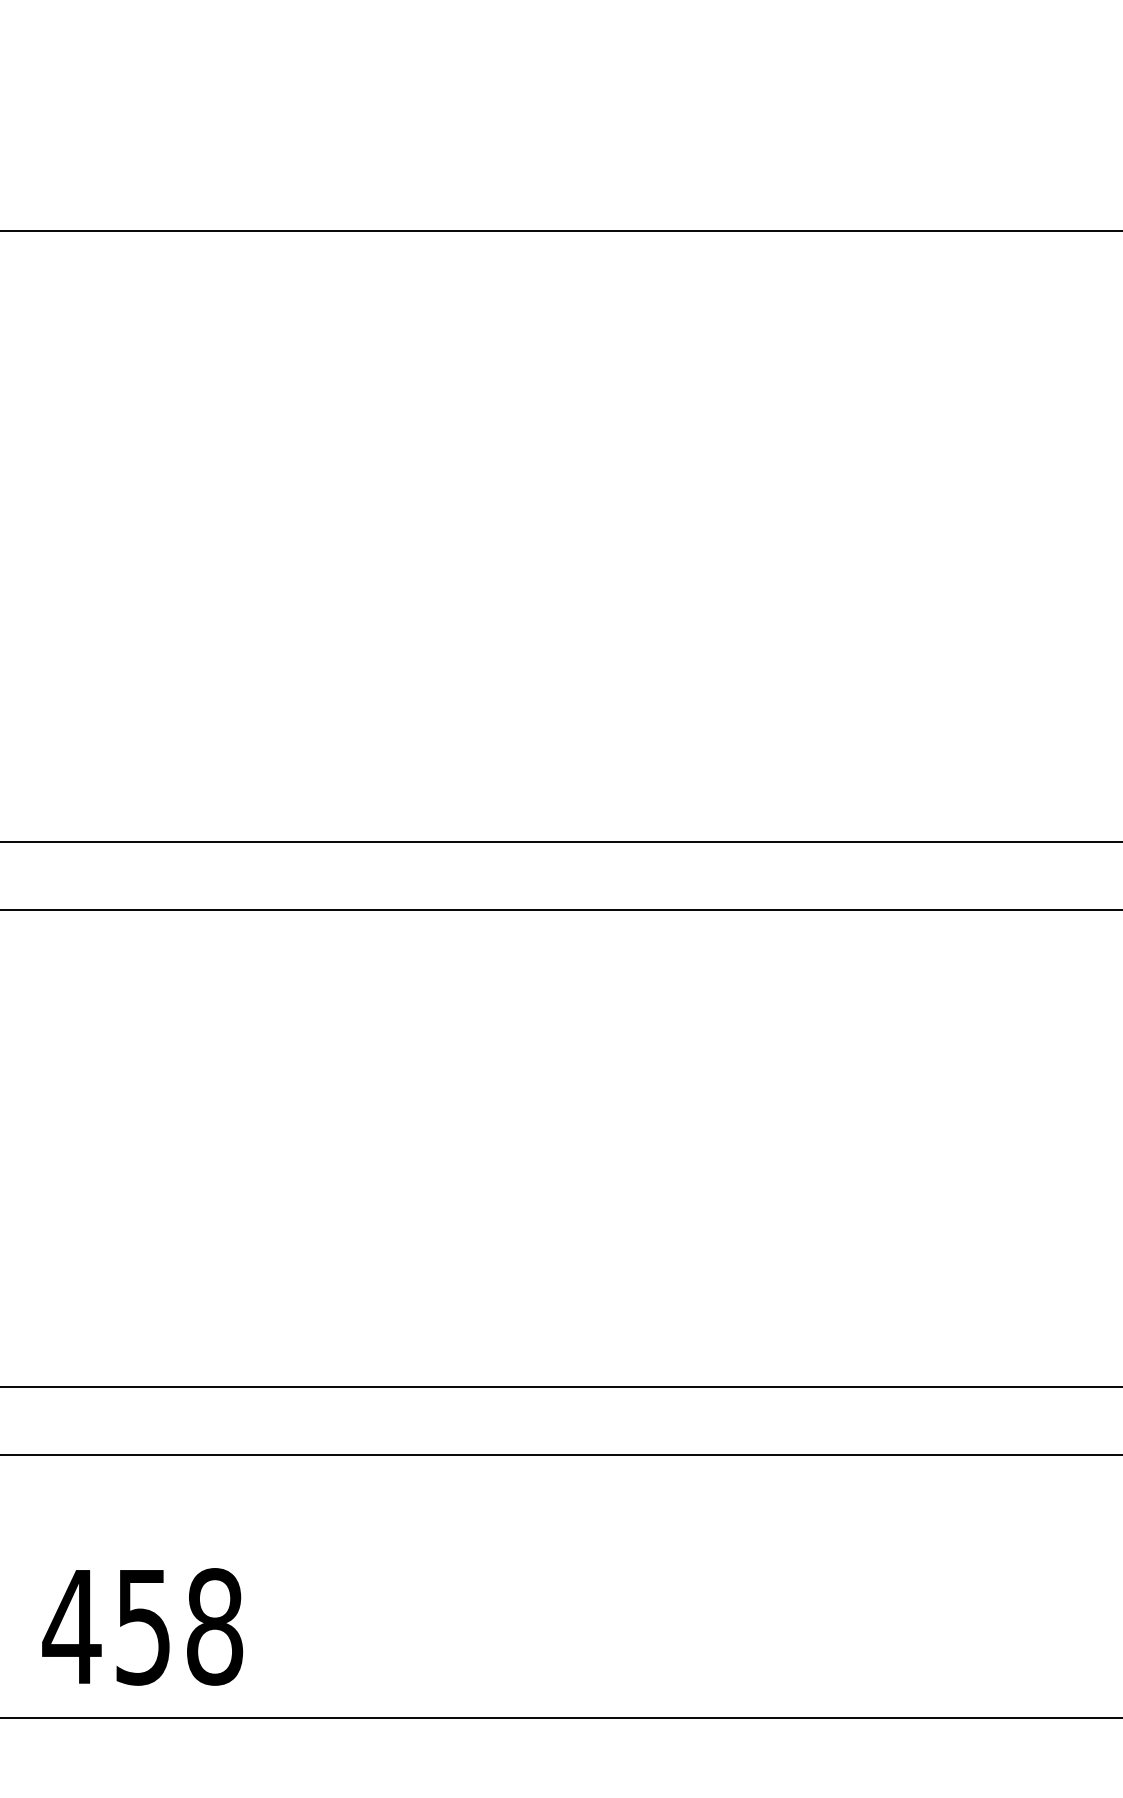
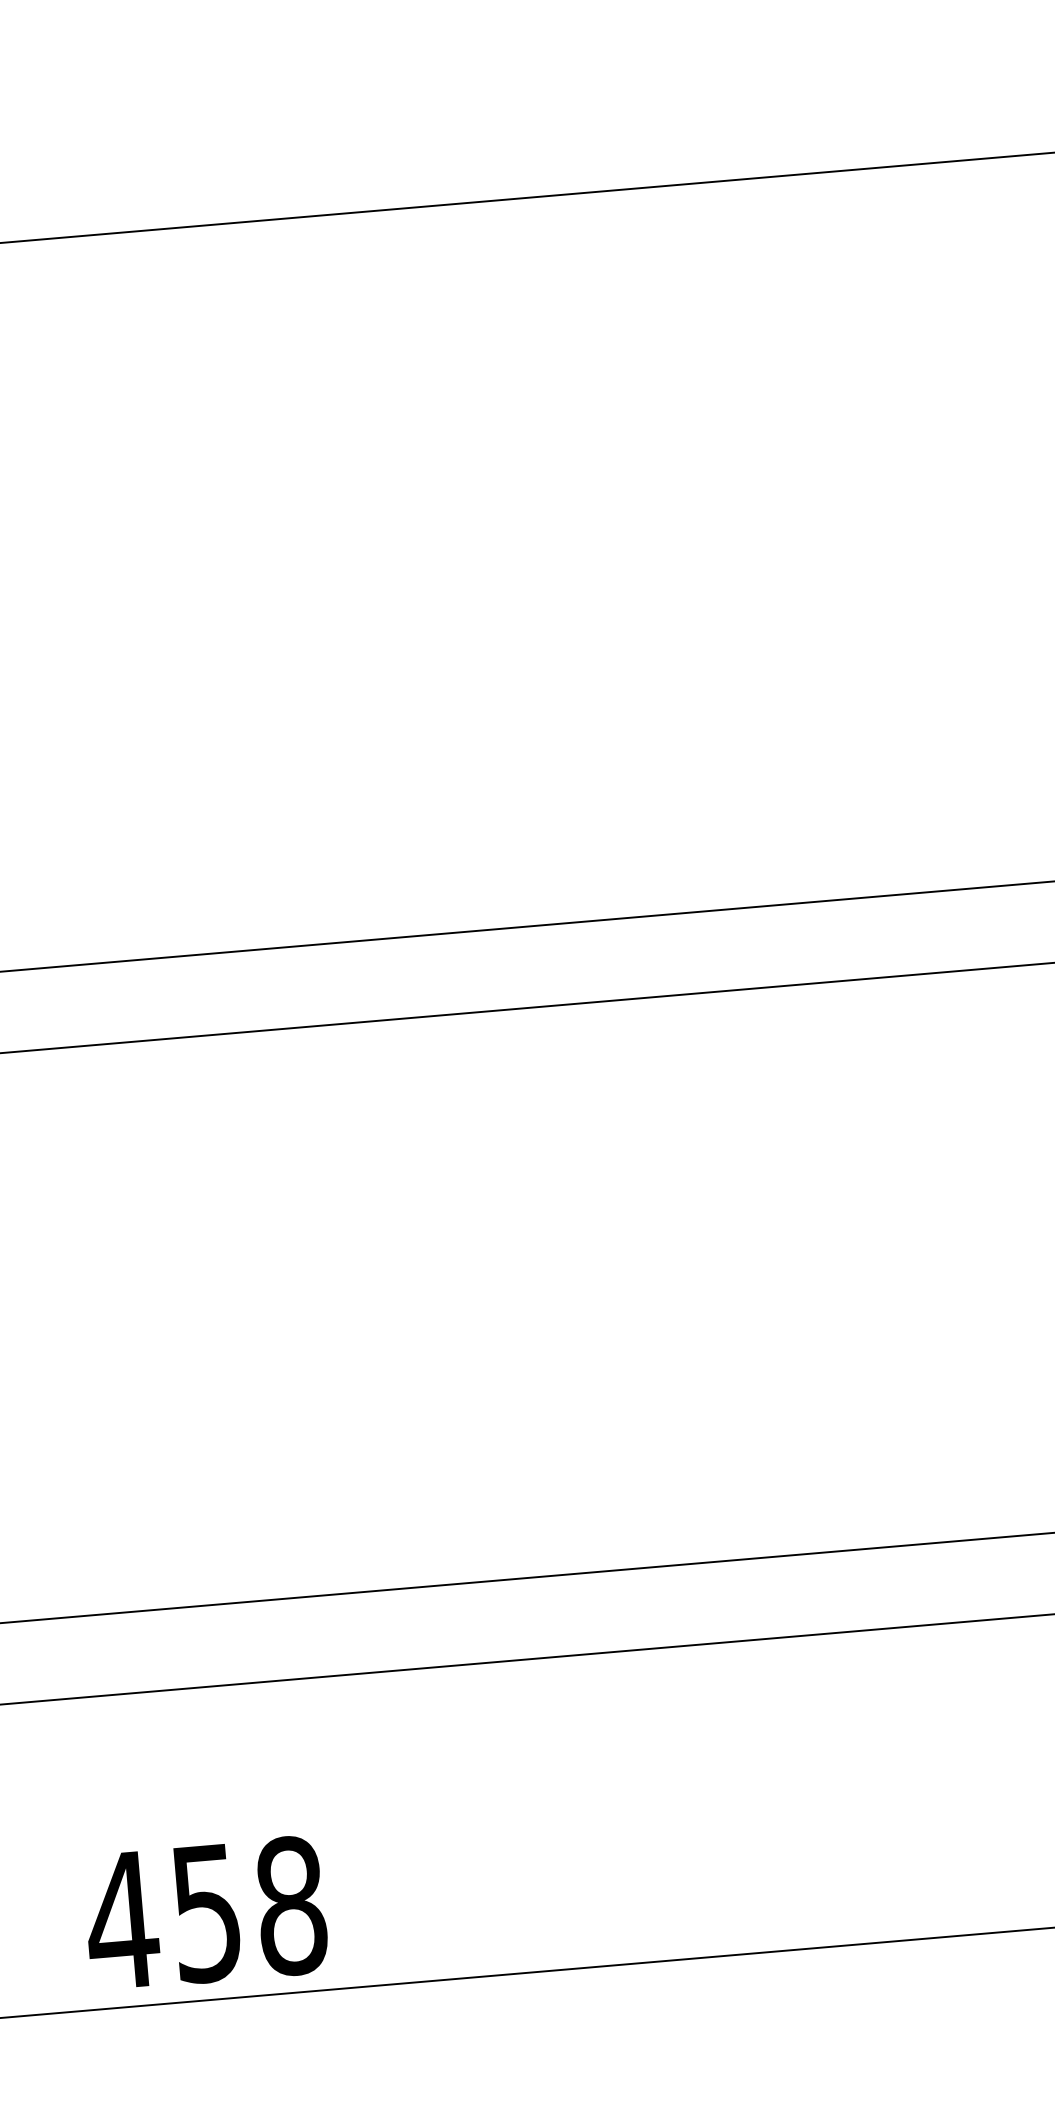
text: (142, 1626) -> (205, 1912), moved

